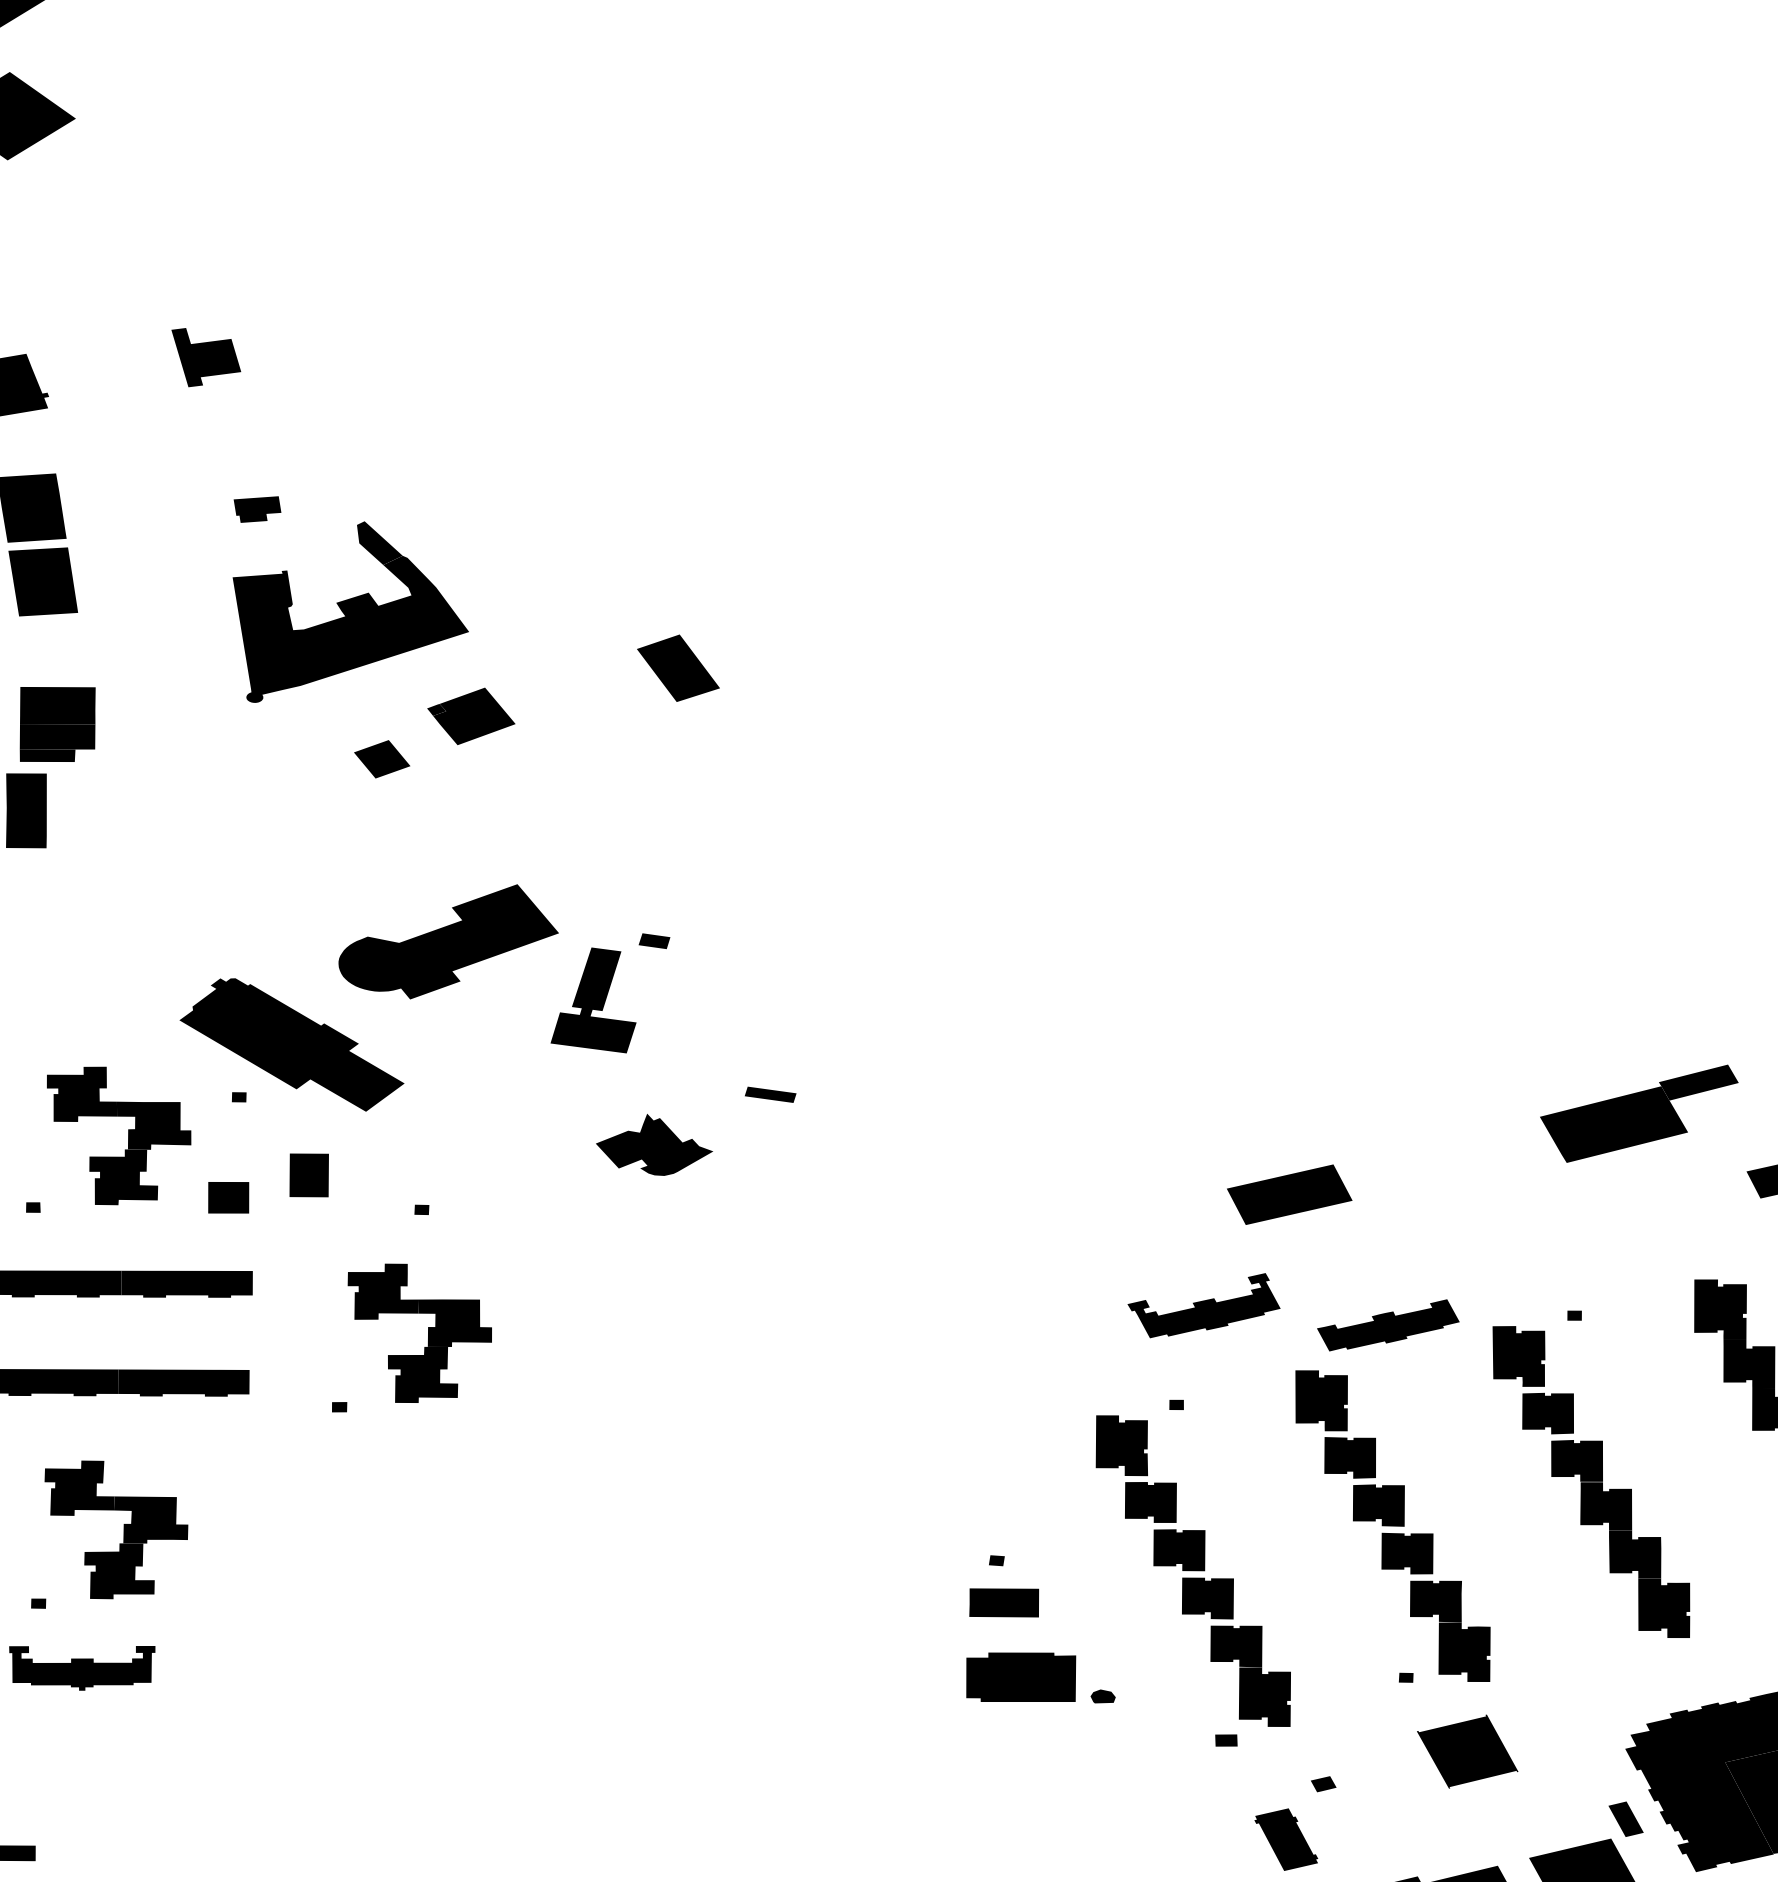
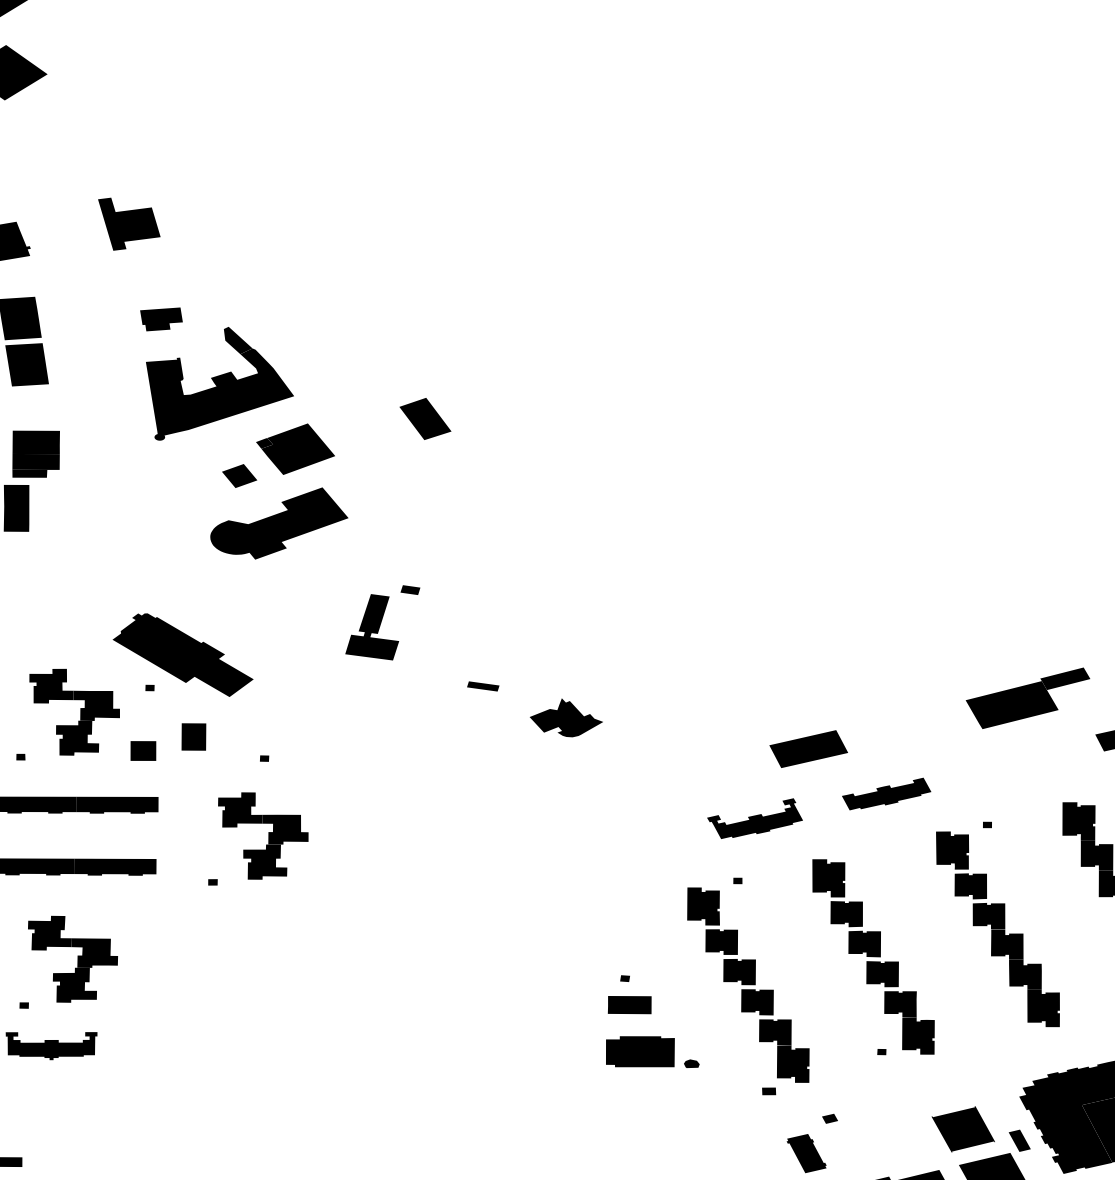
part: (206, 356) -> (129, 223), size x1.43
part: (257, 509) -> (161, 319), size x1.43
part: (471, 715) -> (295, 448), size x1.43
part: (448, 941) -> (279, 523), moved
part: (654, 1144) -> (566, 717), moved
part: (1388, 1324) -> (886, 793), moved
part: (1466, 1751) -> (962, 1129), moved

